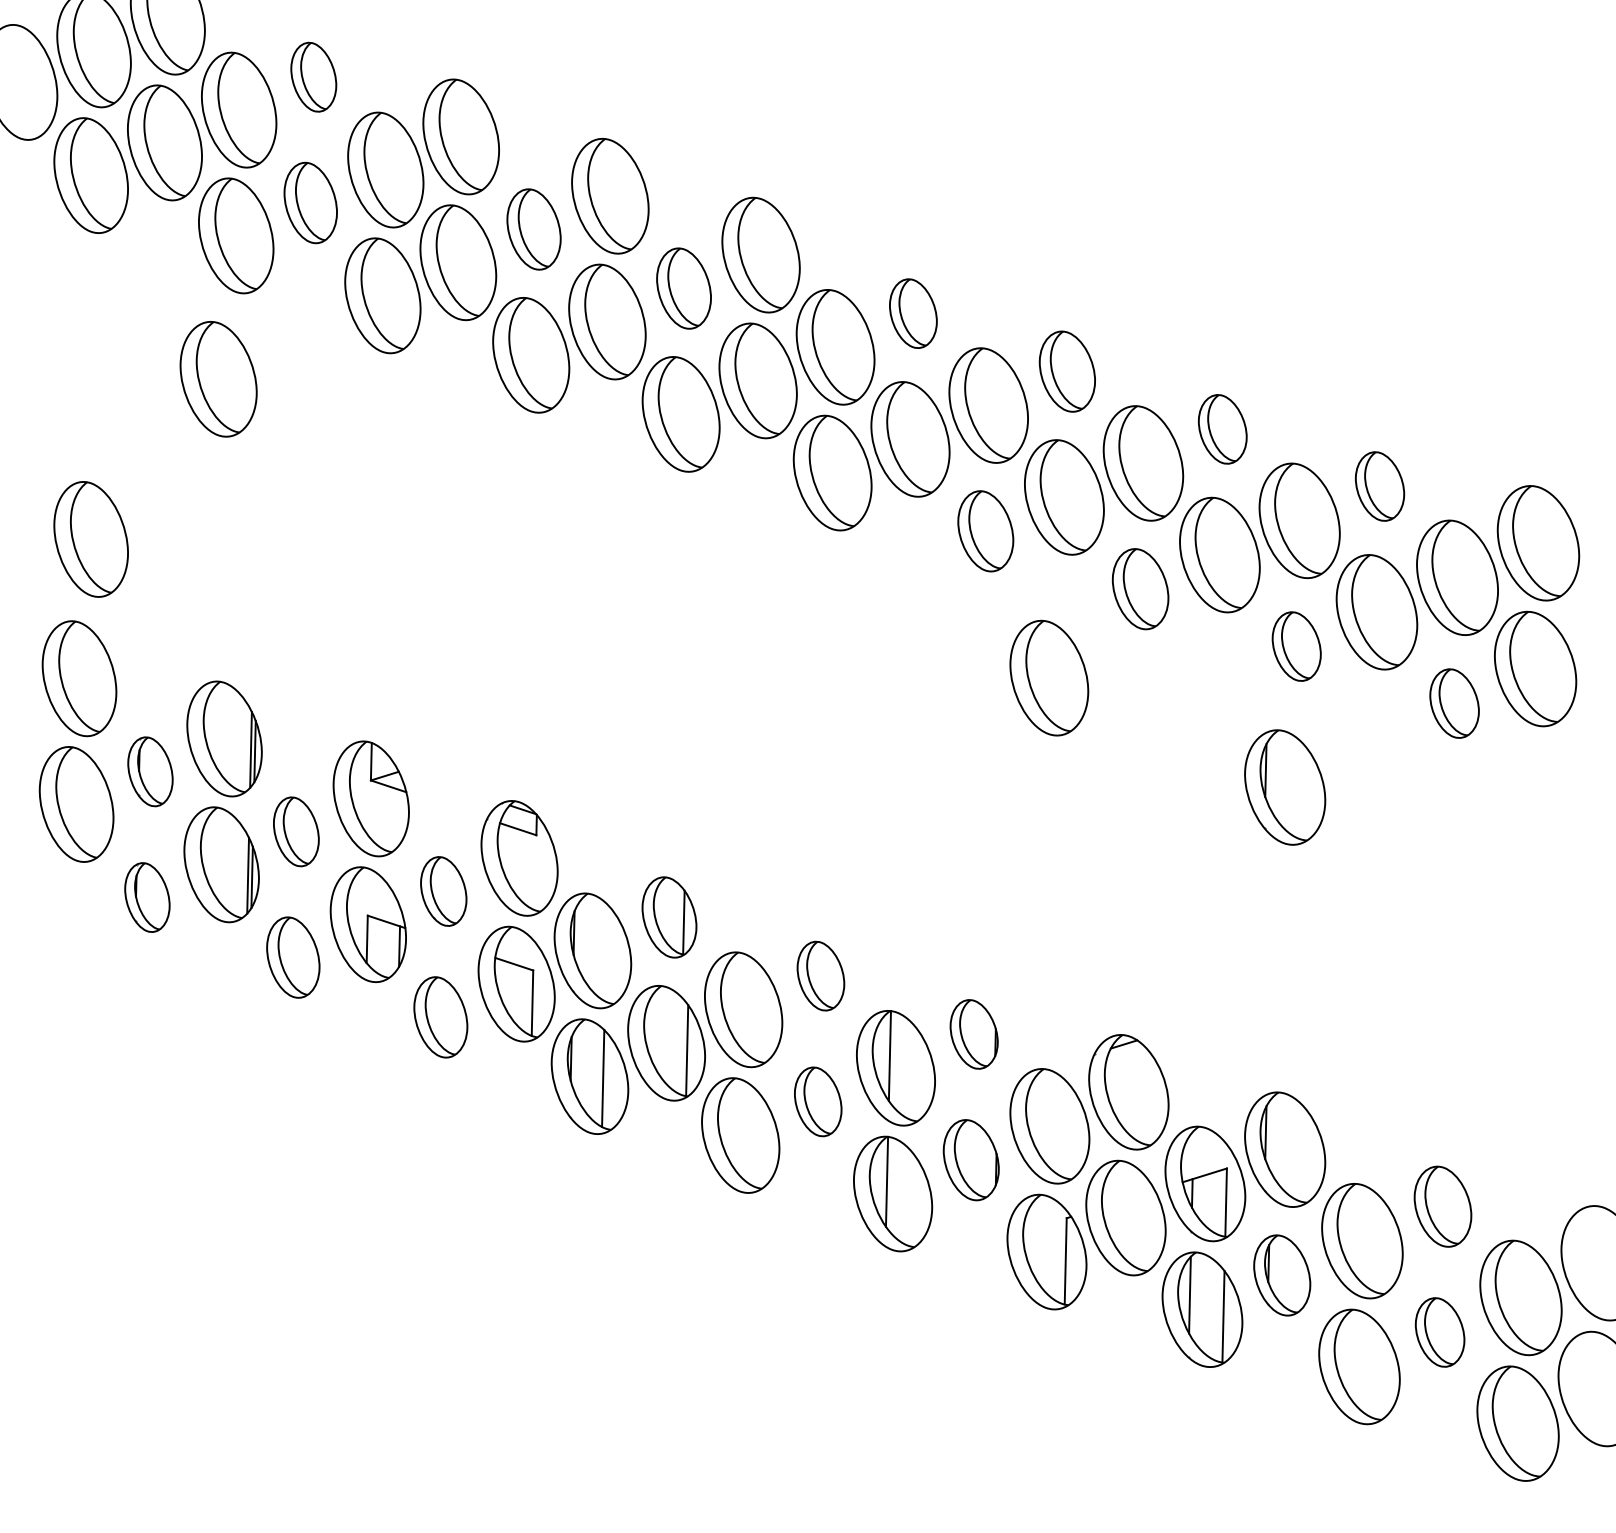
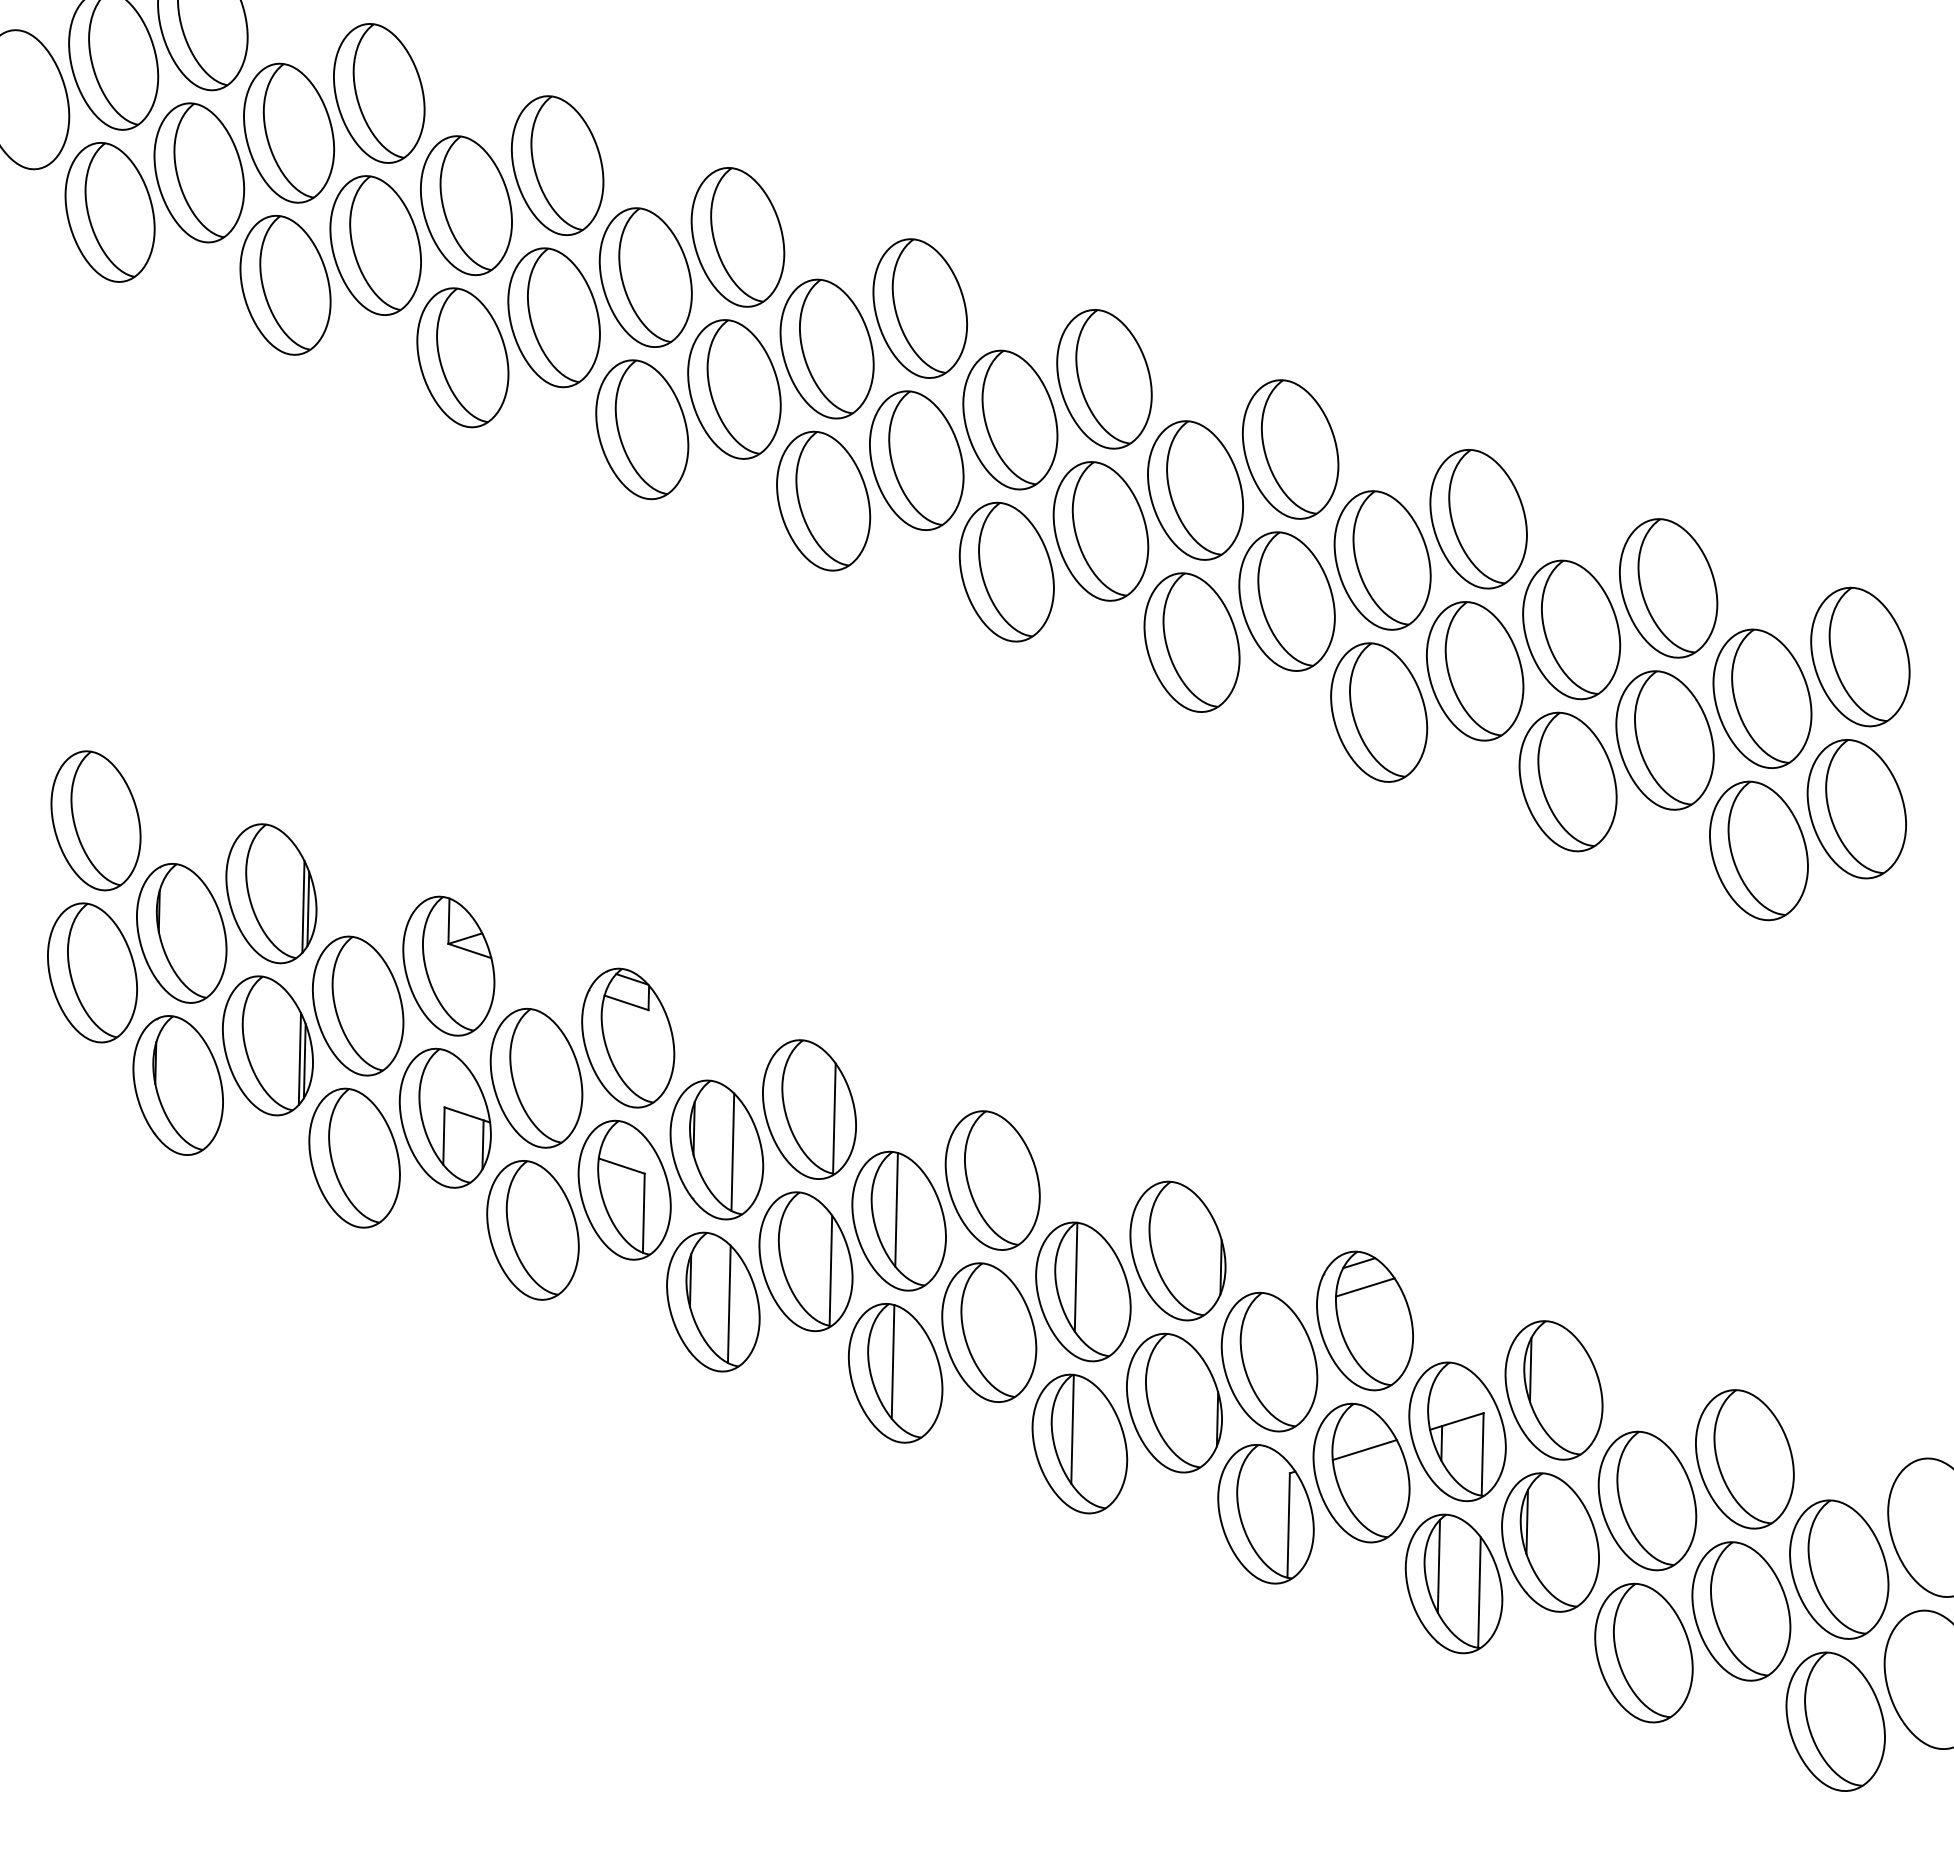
part: (313, 77) -> (379, 93), size x1.67
part: (310, 202) -> (375, 245), size x1.43
part: (533, 229) -> (645, 277), size x1.43
part: (683, 288) -> (826, 348), size x1.43
part: (913, 313) -> (1104, 379), size x1.67
part: (1067, 371) -> (1290, 449), size x1.43
part: (218, 379) -> (264, 458), removed
part: (1222, 429) -> (1478, 519), size x1.67
part: (1379, 486) -> (1668, 588), size x1.67
part: (985, 531) -> (1191, 642), size x1.43
part: (90, 539) -> (109, 652), removed
part: (1140, 589) -> (1379, 712), size x1.43
part: (1296, 646) -> (1567, 781), size x1.67
part: (1049, 677) -> (1268, 819), removed
part: (1454, 703) -> (1758, 850), size x1.67
part: (150, 771) -> (181, 933), size x1.67
part: (1284, 787) -> (1553, 952), removed
part: (296, 831) -> (358, 1005), size x1.67
part: (443, 890) -> (536, 1077), size x1.67
part: (146, 897) -> (177, 1085), size x1.67
part: (669, 917) -> (809, 1109), size x1.43
line: (605, 952) -> (732, 1151), added
part: (293, 957) -> (354, 1157), size x1.43
part: (820, 976) -> (992, 1180), size x1.67
line: (741, 1000) -> (896, 1209), added
part: (440, 1017) -> (532, 1230), size x1.43
part: (973, 1034) -> (1177, 1250), size x1.67
line: (1128, 1064) -> (1364, 1287), added
part: (818, 1101) -> (989, 1332), size x1.67
line: (738, 1125) -> (892, 1361), added
part: (971, 1159) -> (1174, 1402), size x1.43
line: (1128, 1199) -> (1364, 1450), added
part: (1442, 1206) -> (1744, 1459), size x1.43
part: (1282, 1275) -> (1550, 1542), size x1.43
part: (1440, 1332) -> (1741, 1611), size x1.67

